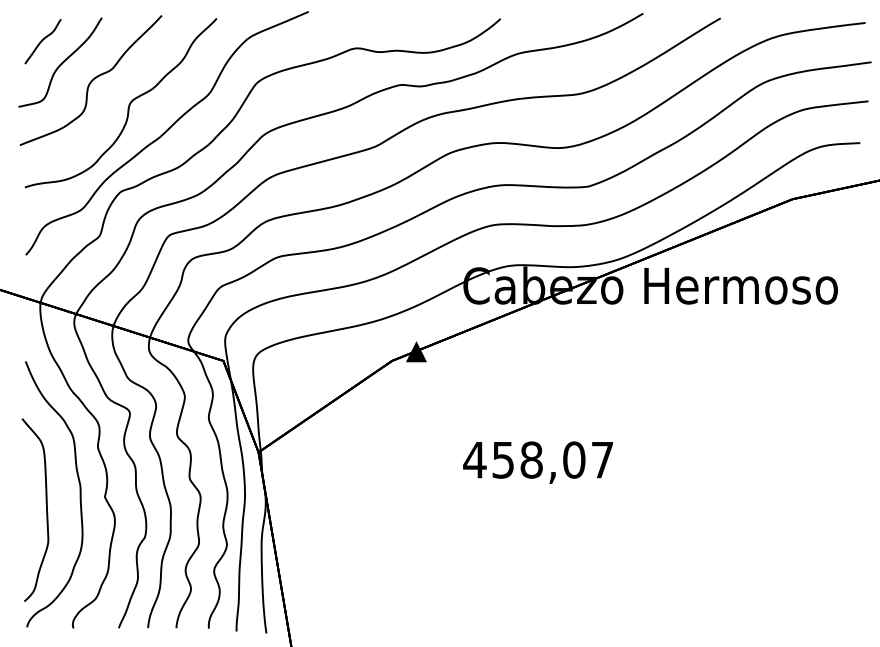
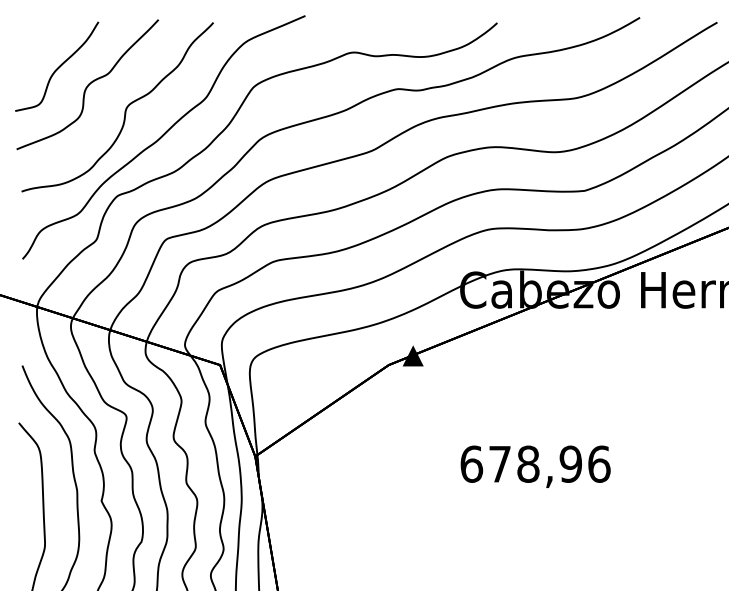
curve: (42, 41) -> (39, 45), removed
text: (538, 459) -> (535, 463), 458,07 -> 678,96

